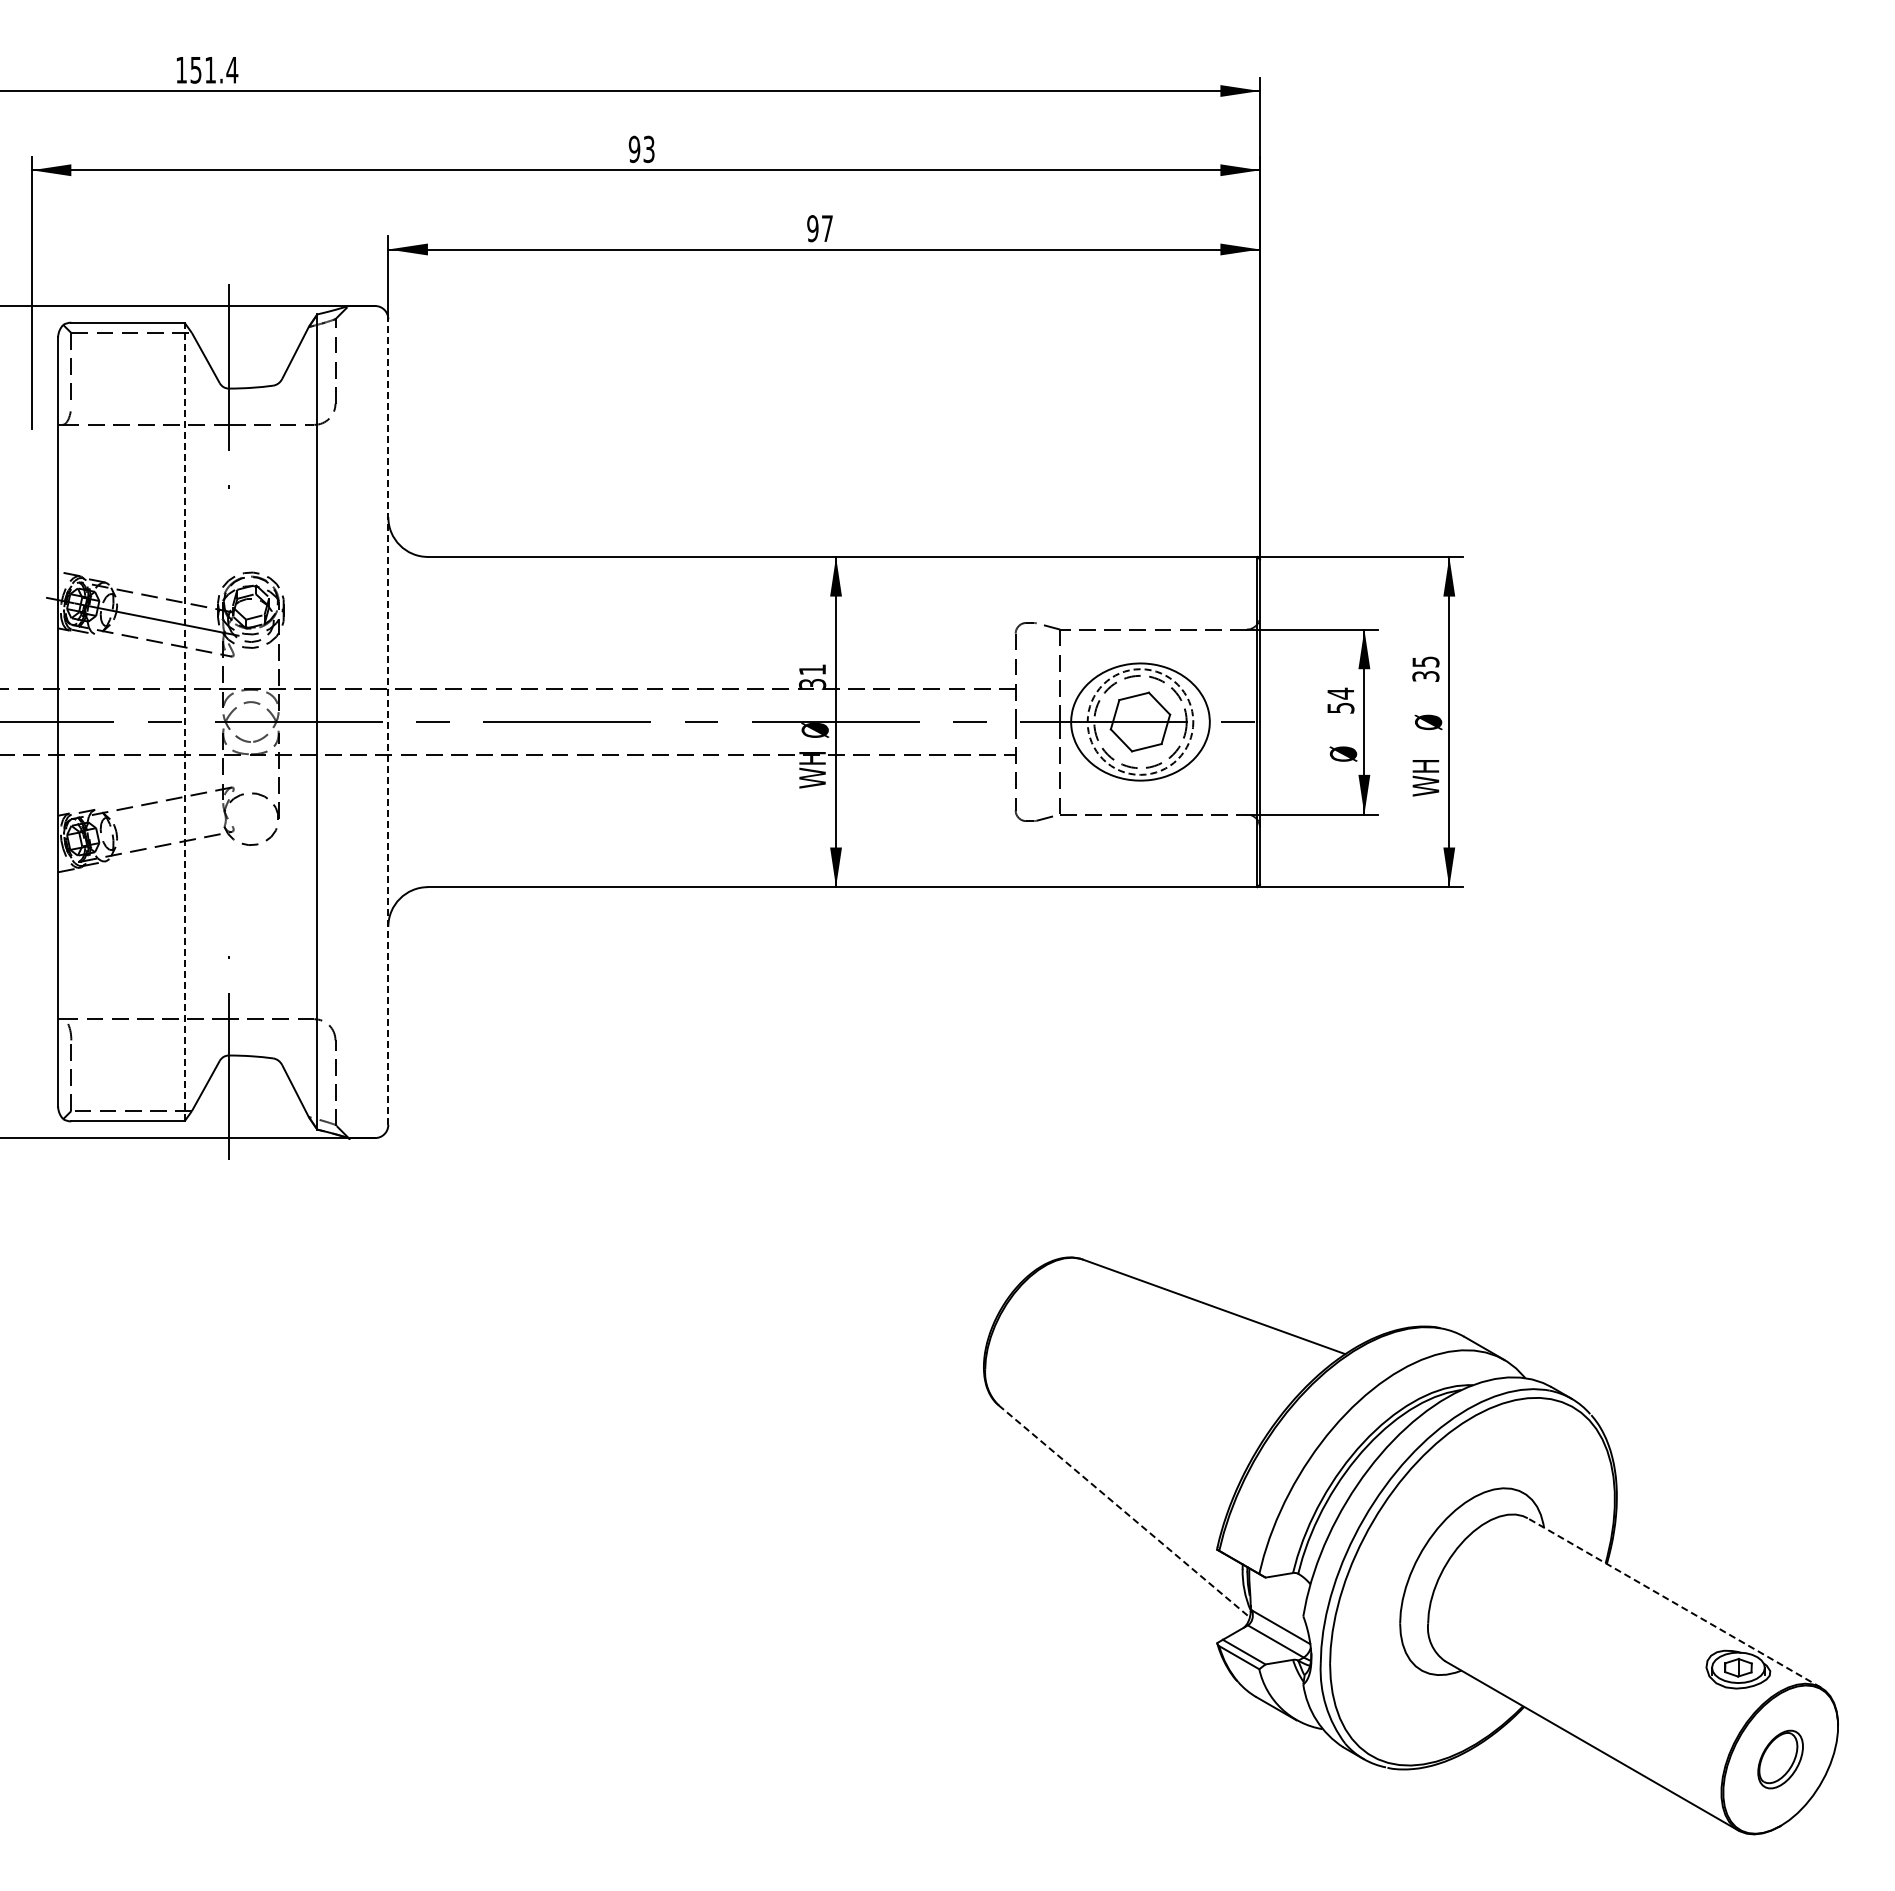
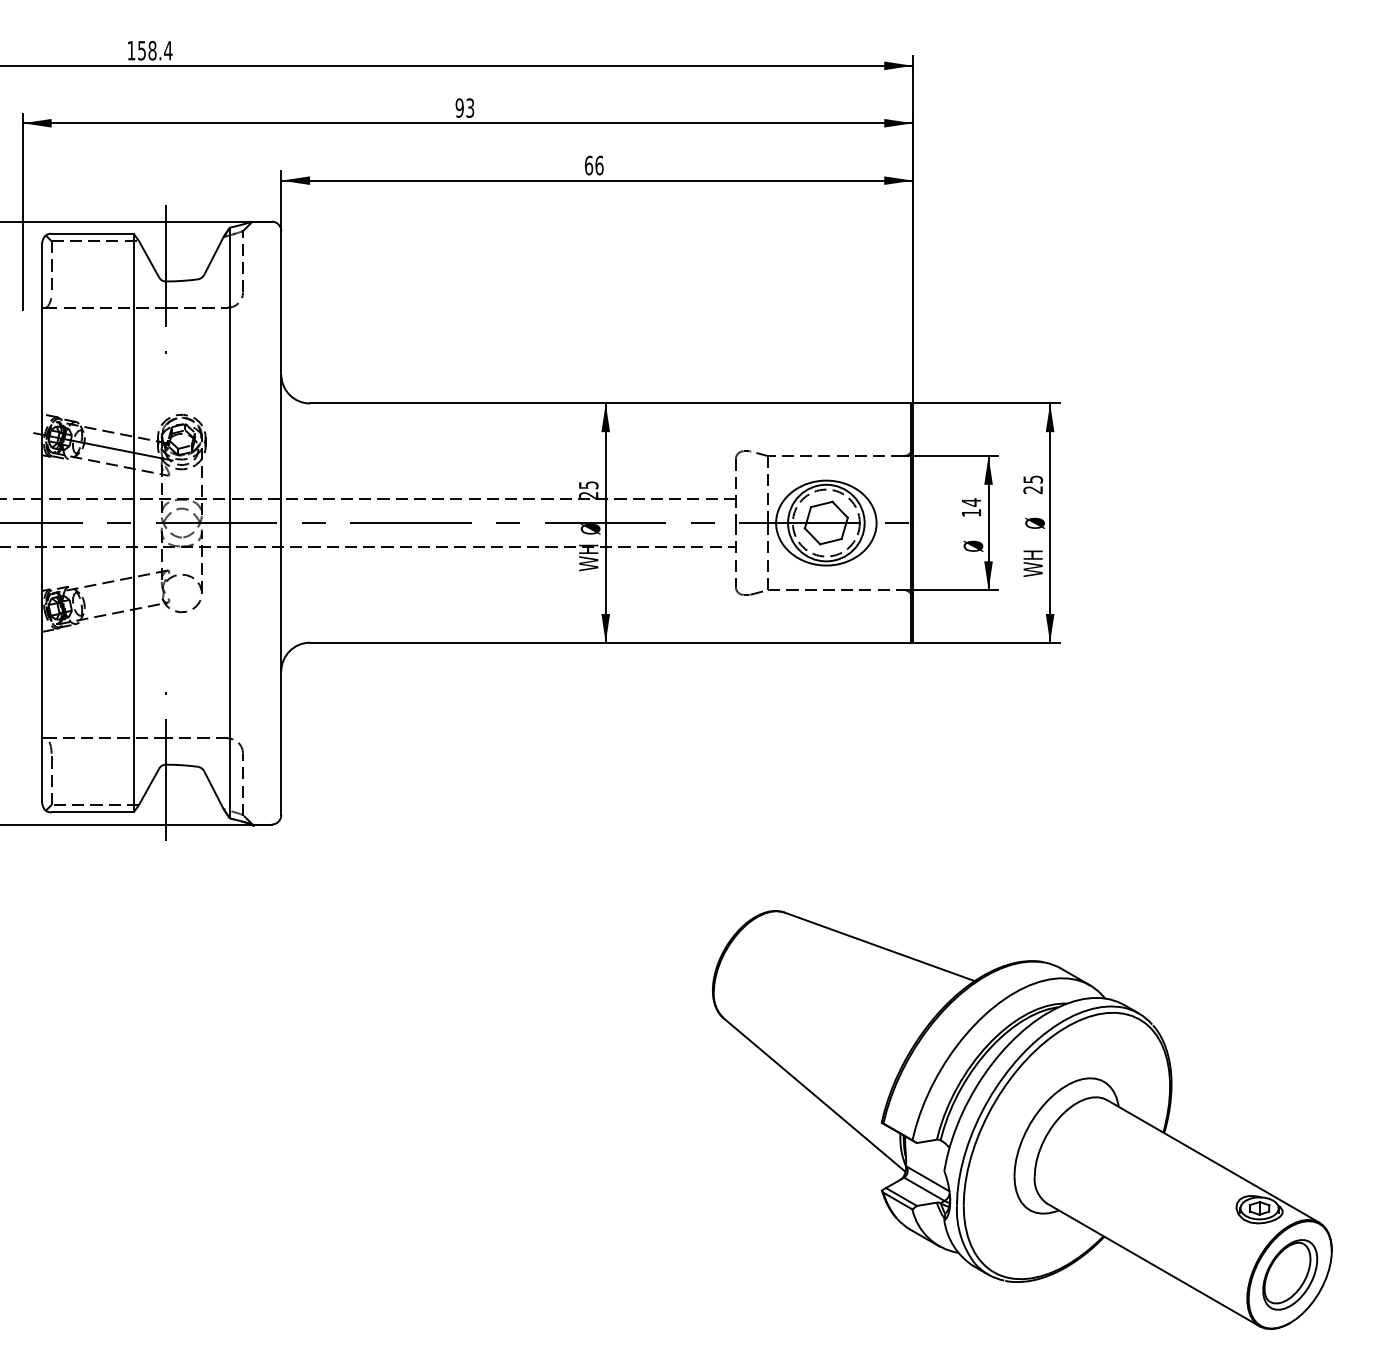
text: (210, 69) -> (152, 50), 151.4 -> 158.4
text: (820, 228) -> (594, 165), 97 -> 66
text: (812, 676) -> (588, 490), 31 -> 25
text: (1425, 676) -> (1032, 490), 35 -> 25
text: (1340, 708) -> (971, 513), 54 -> 14
line: (184, 721) -> (133, 522), dashed -> solid
circle: (1140, 721) -> (826, 522), dashed -> solid
line: (388, 722) -> (281, 523), dashed -> solid
line: (1124, 1511) -> (814, 1095), dashed -> solid
line: (1673, 1602) -> (1212, 1161), dashed -> solid
part: (1780, 1759) -> (1290, 1274), size x1.67

